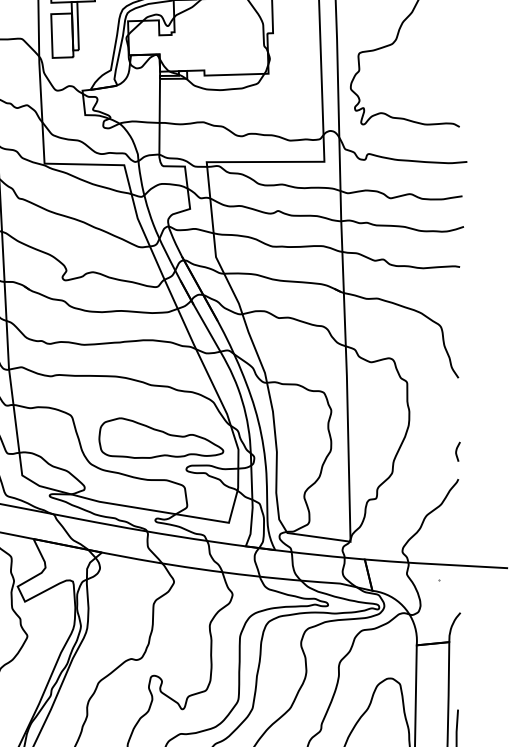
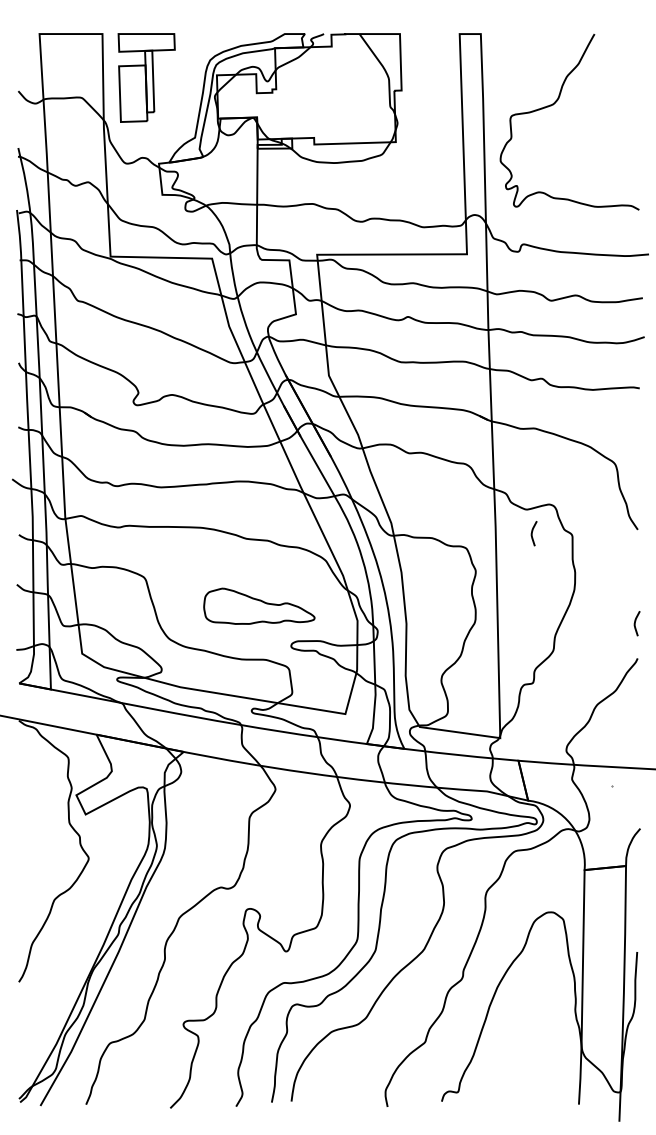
curve: (375, 381) -> (532, 533), added
part: (161, 438) -> (259, 606), size x0.7

